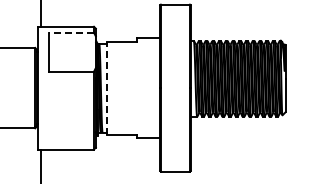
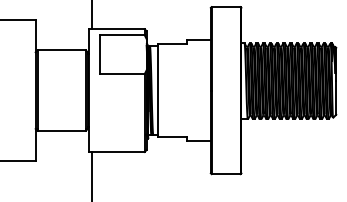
line: (70, 33) -> (121, 35), dashed -> solid
line: (106, 88) -> (157, 90), dashed -> solid

